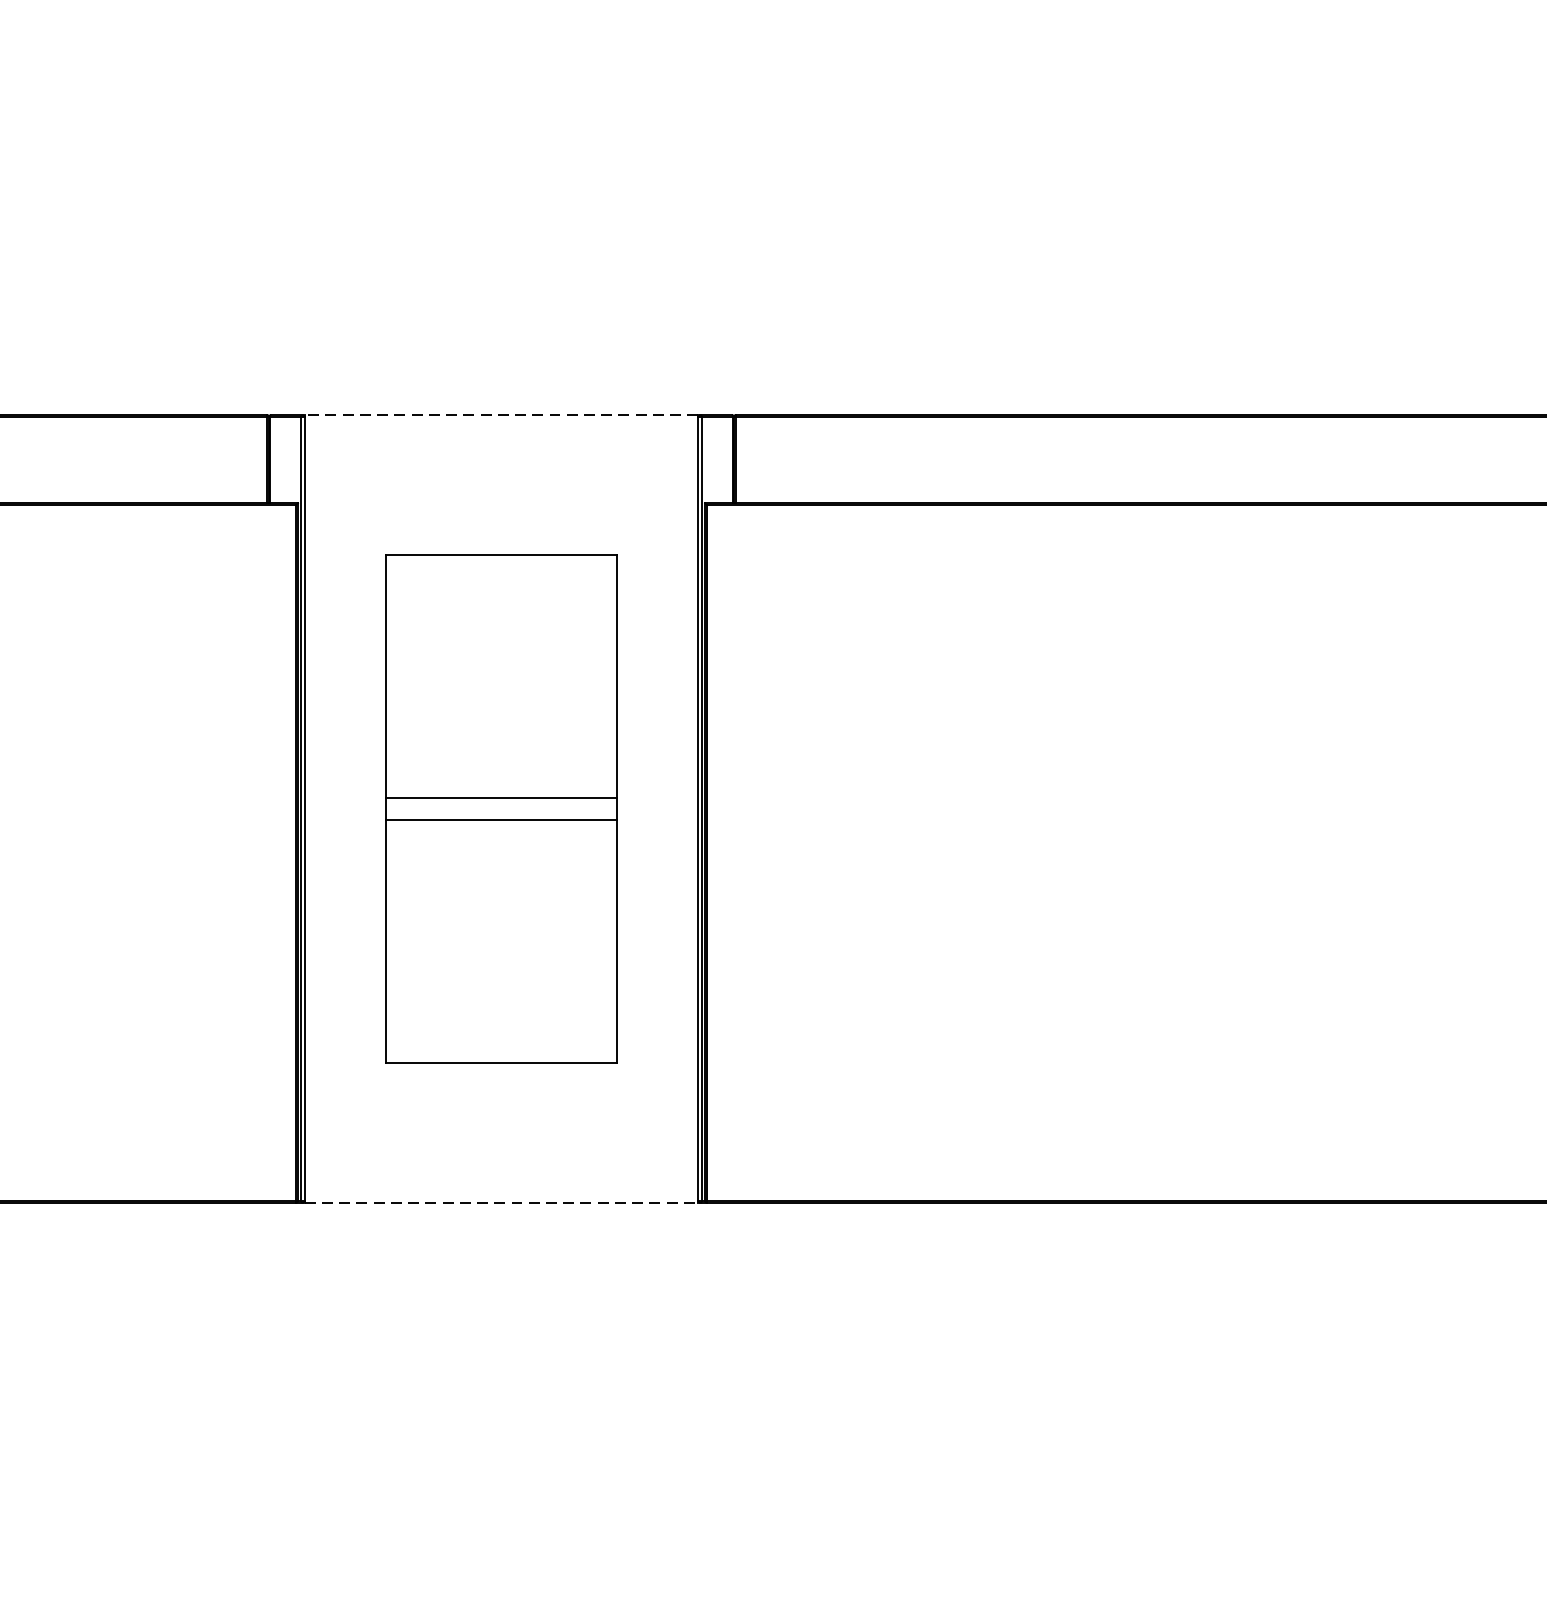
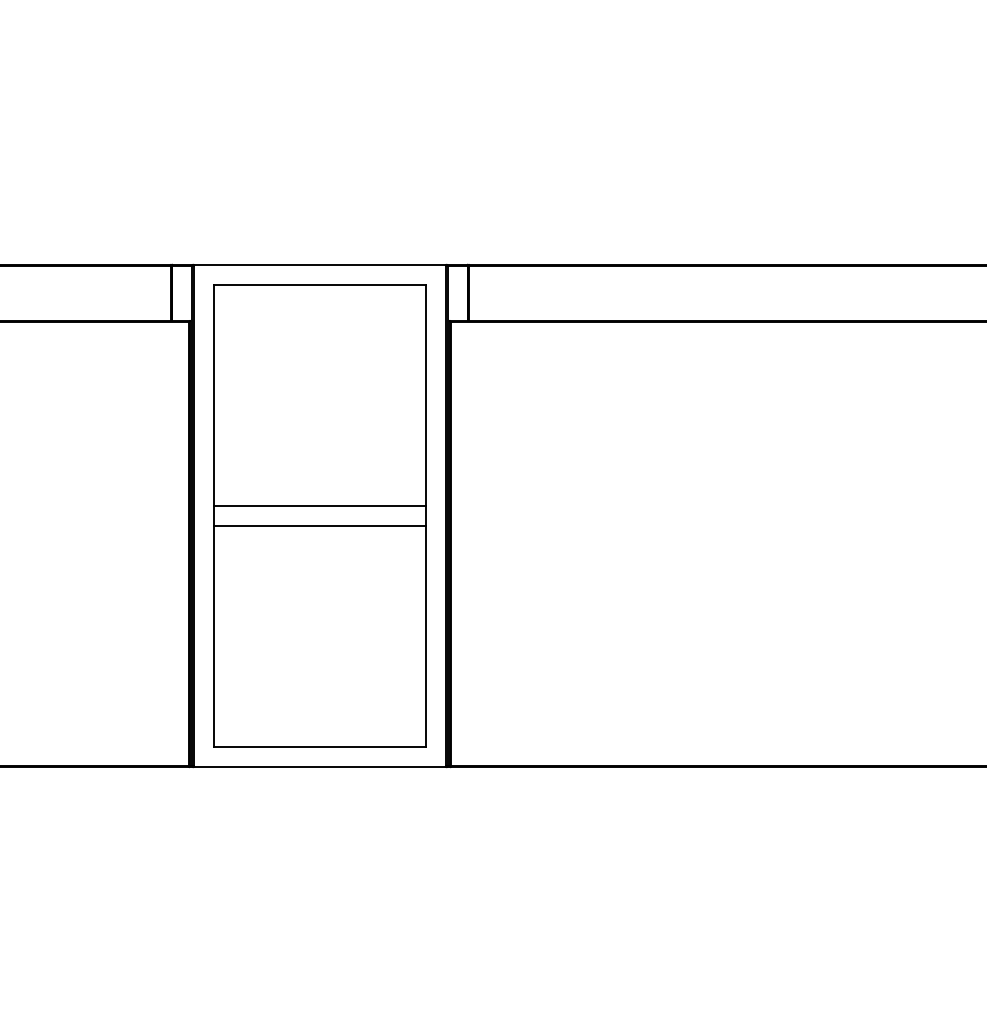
line: (500, 414) -> (319, 264), dashed -> solid
part: (500, 808) -> (319, 515), size x1.43
line: (500, 1203) -> (319, 767), dashed -> solid

